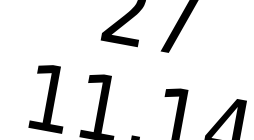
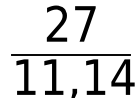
line: (139, 73) -> (70, 55), added

